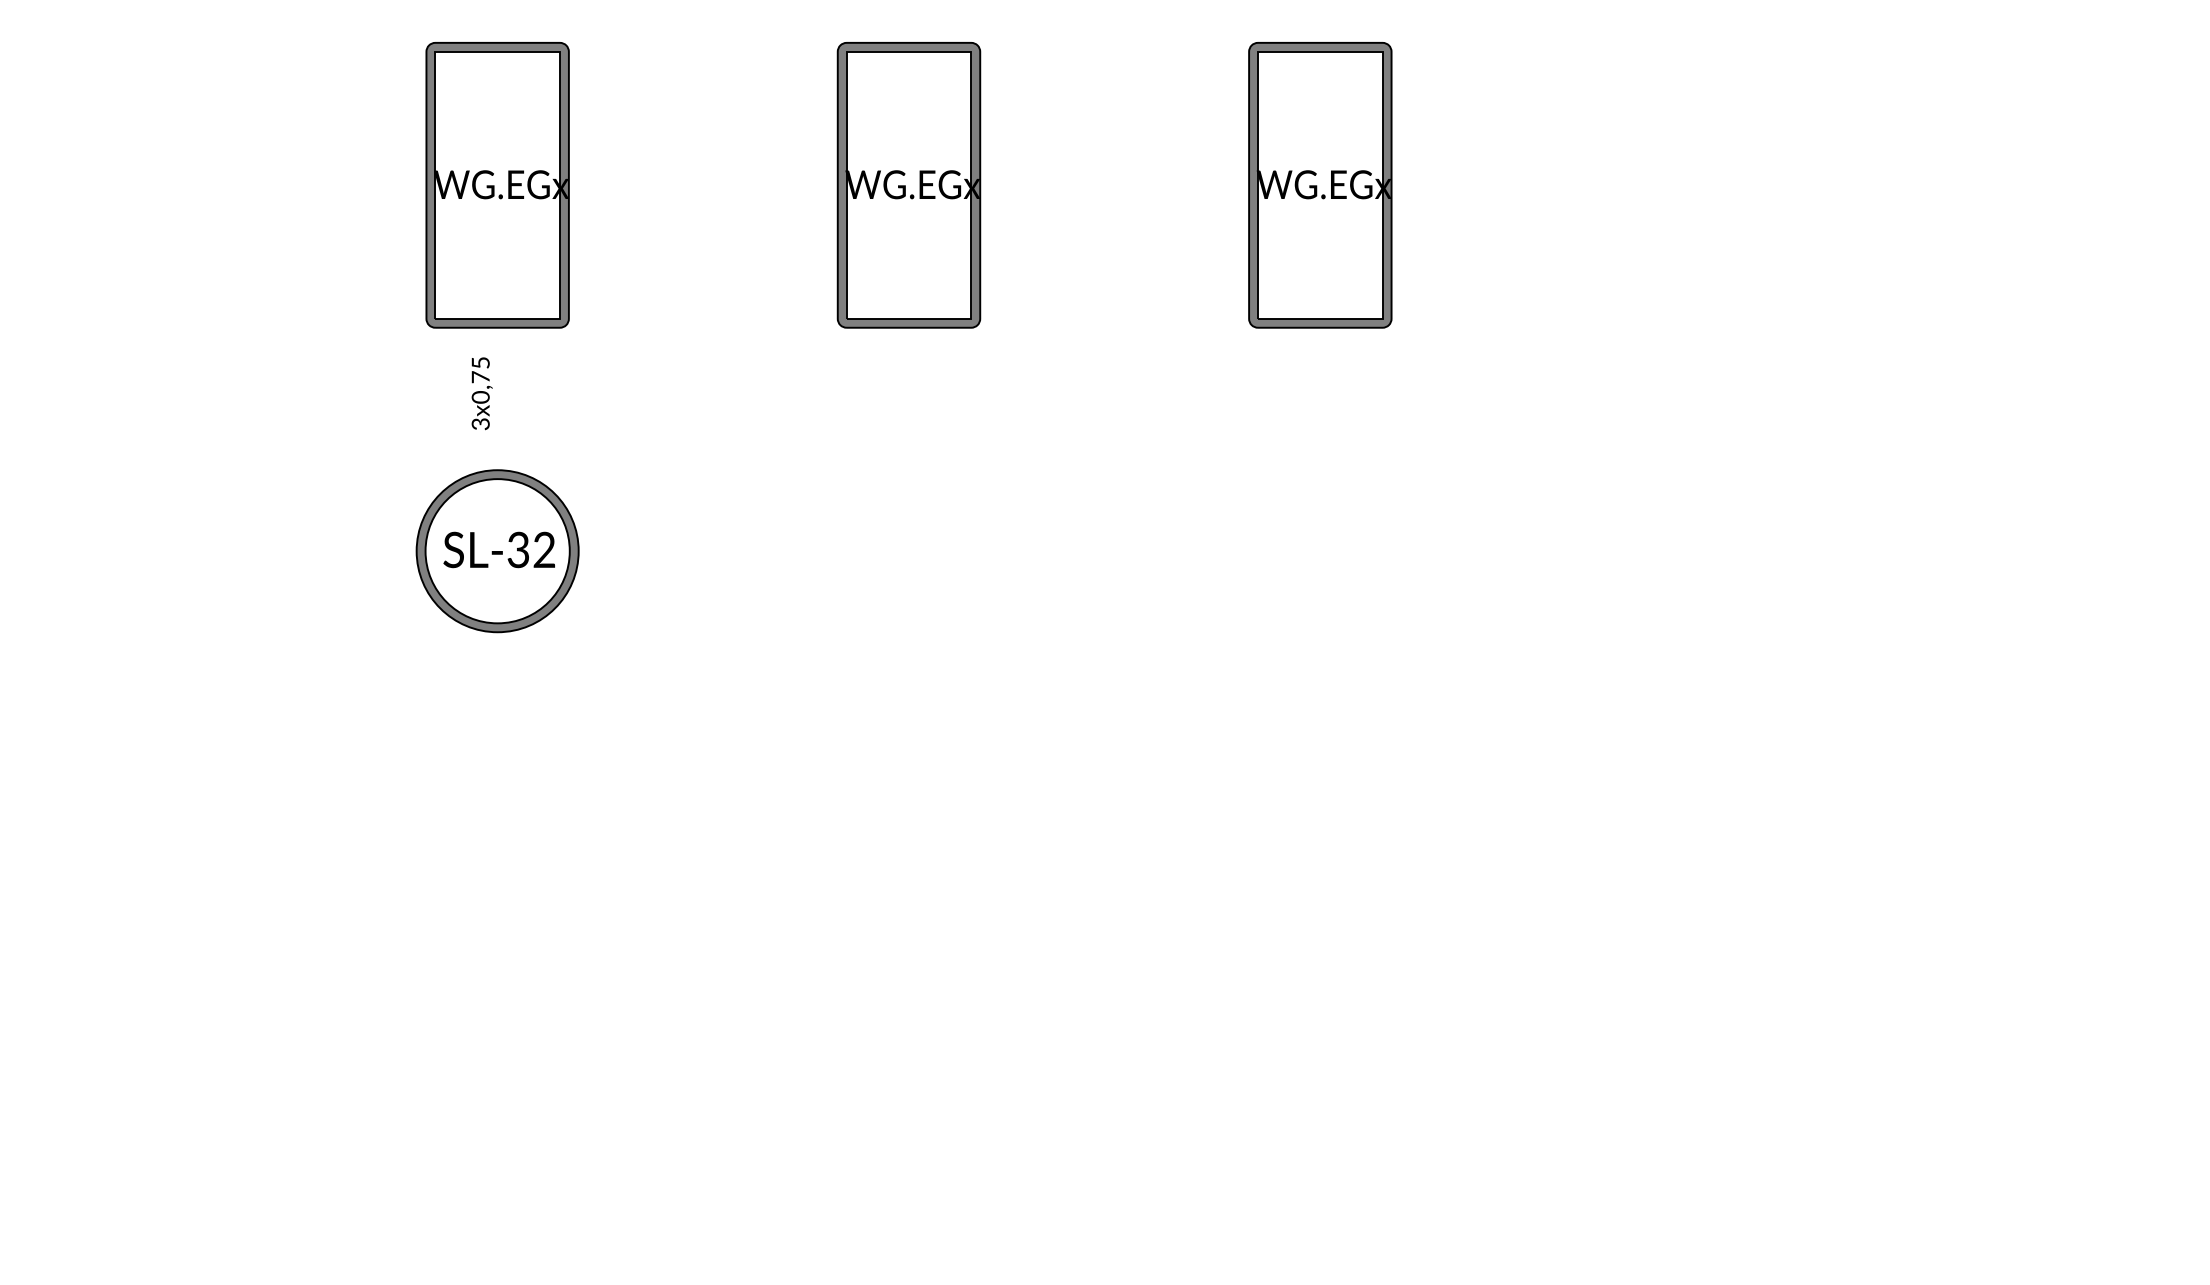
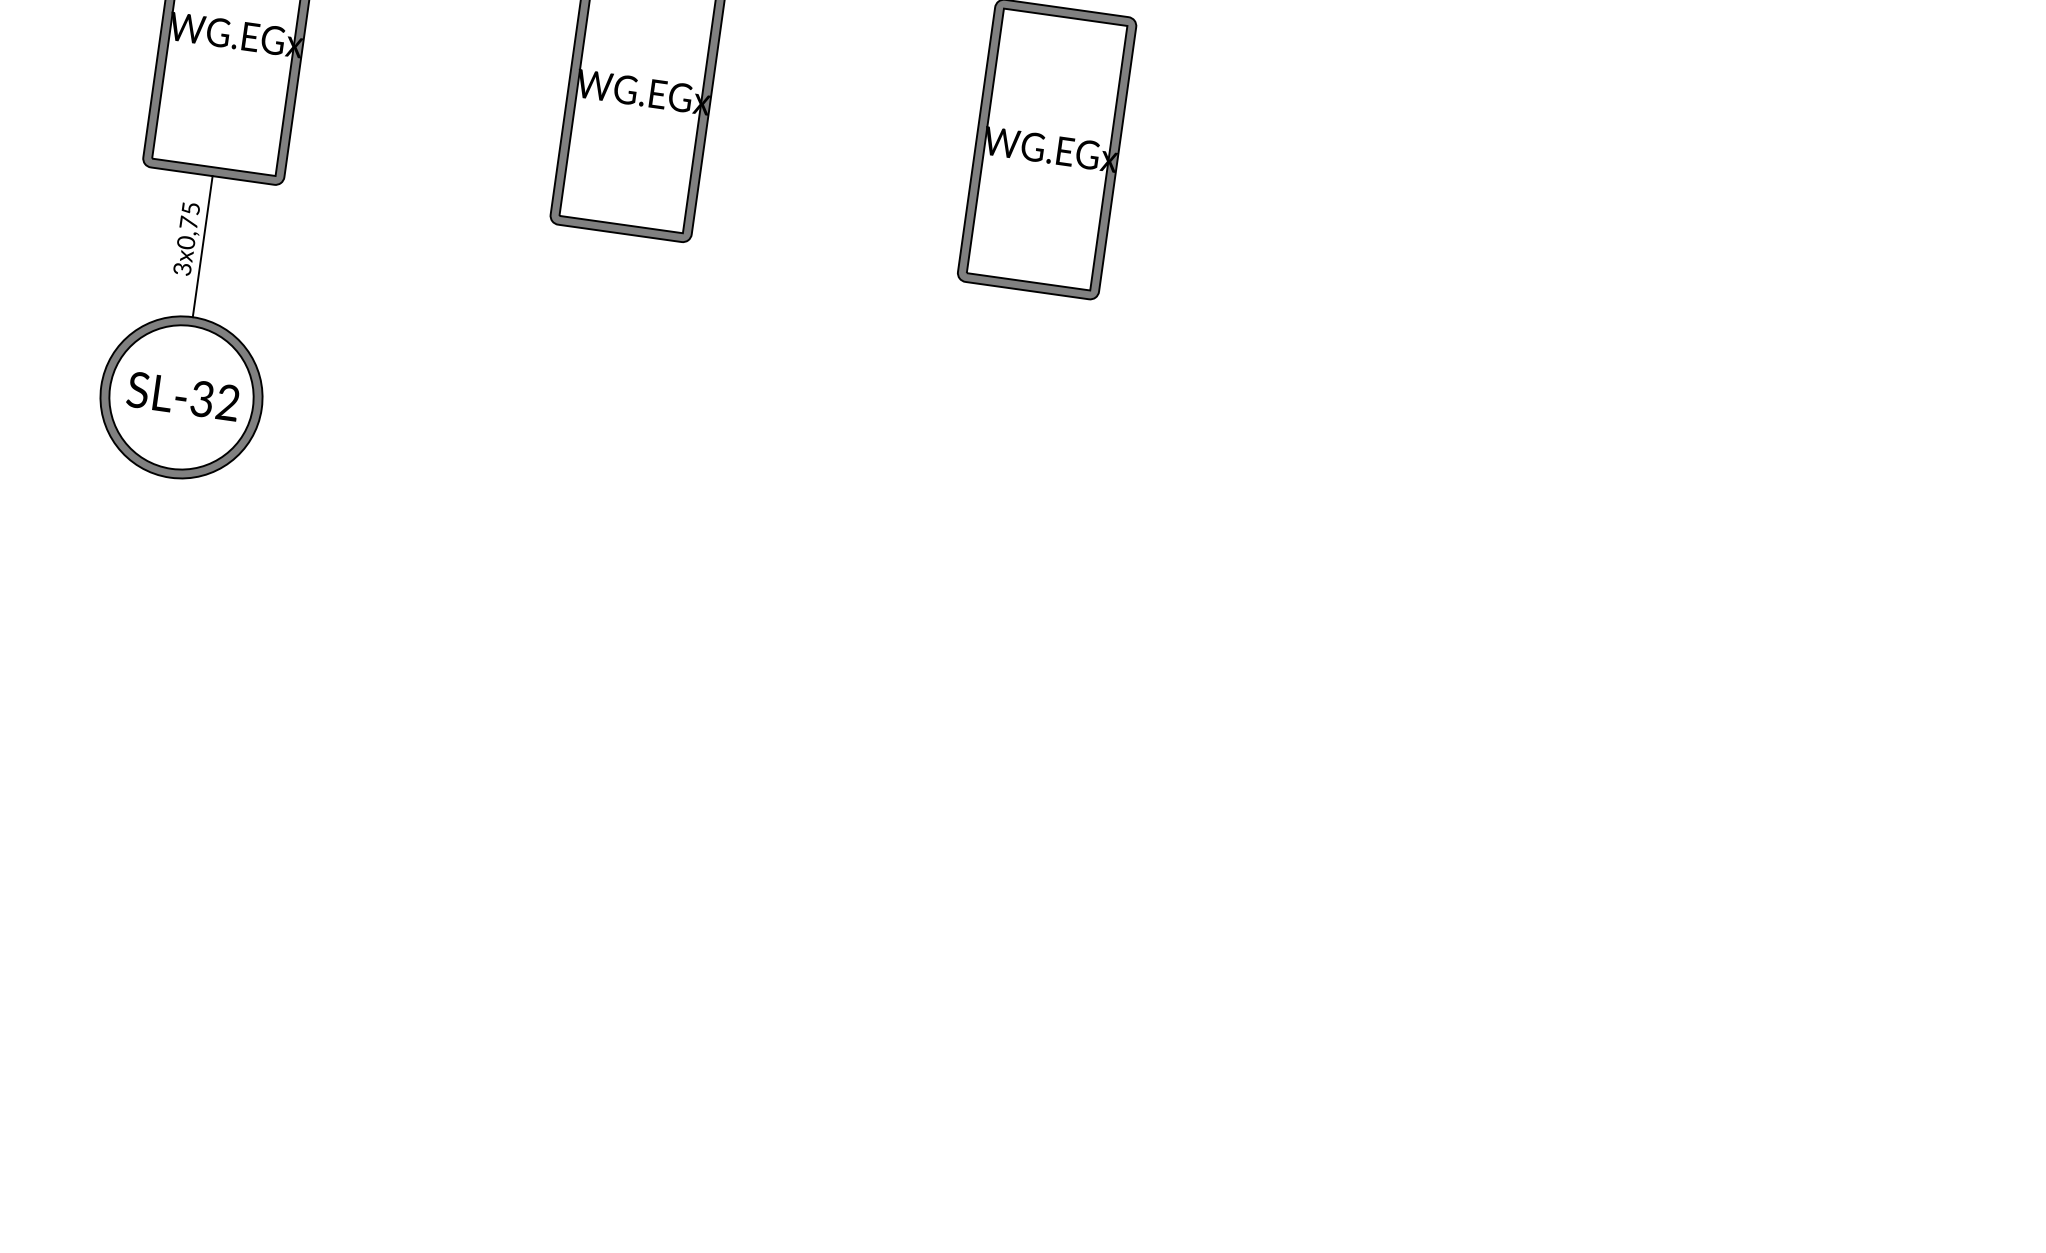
line: (497, 398) -> (202, 246), added

